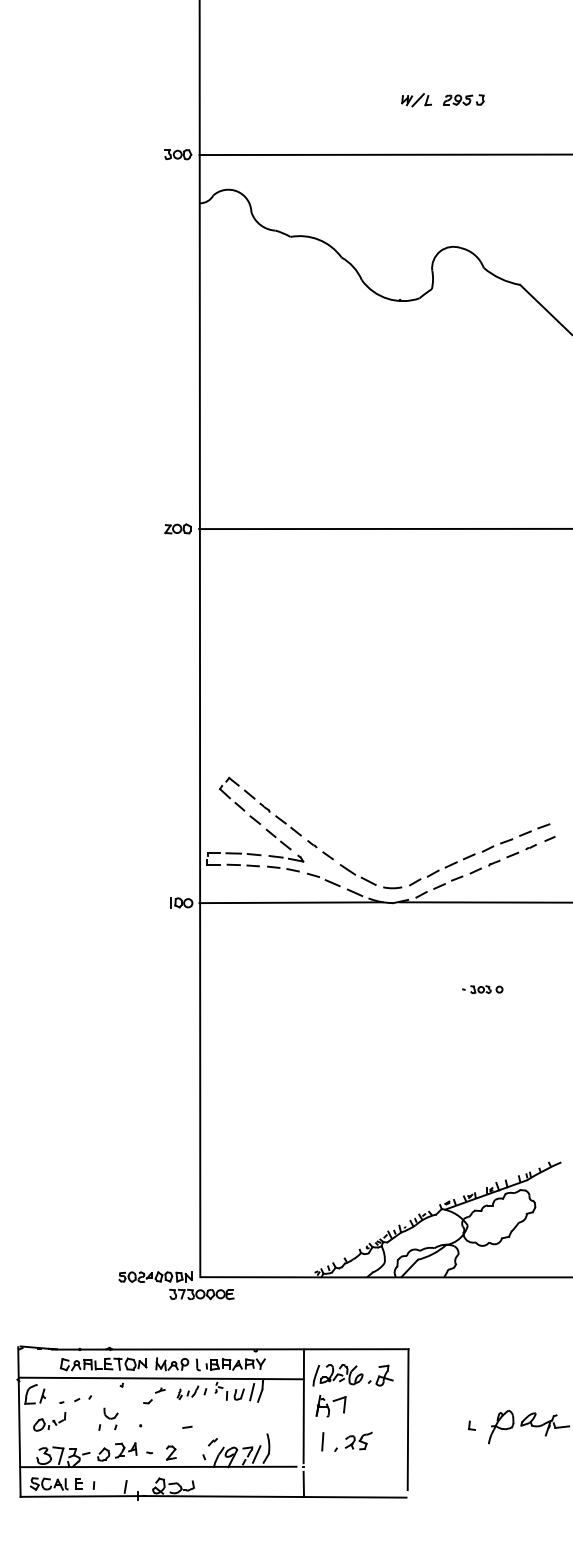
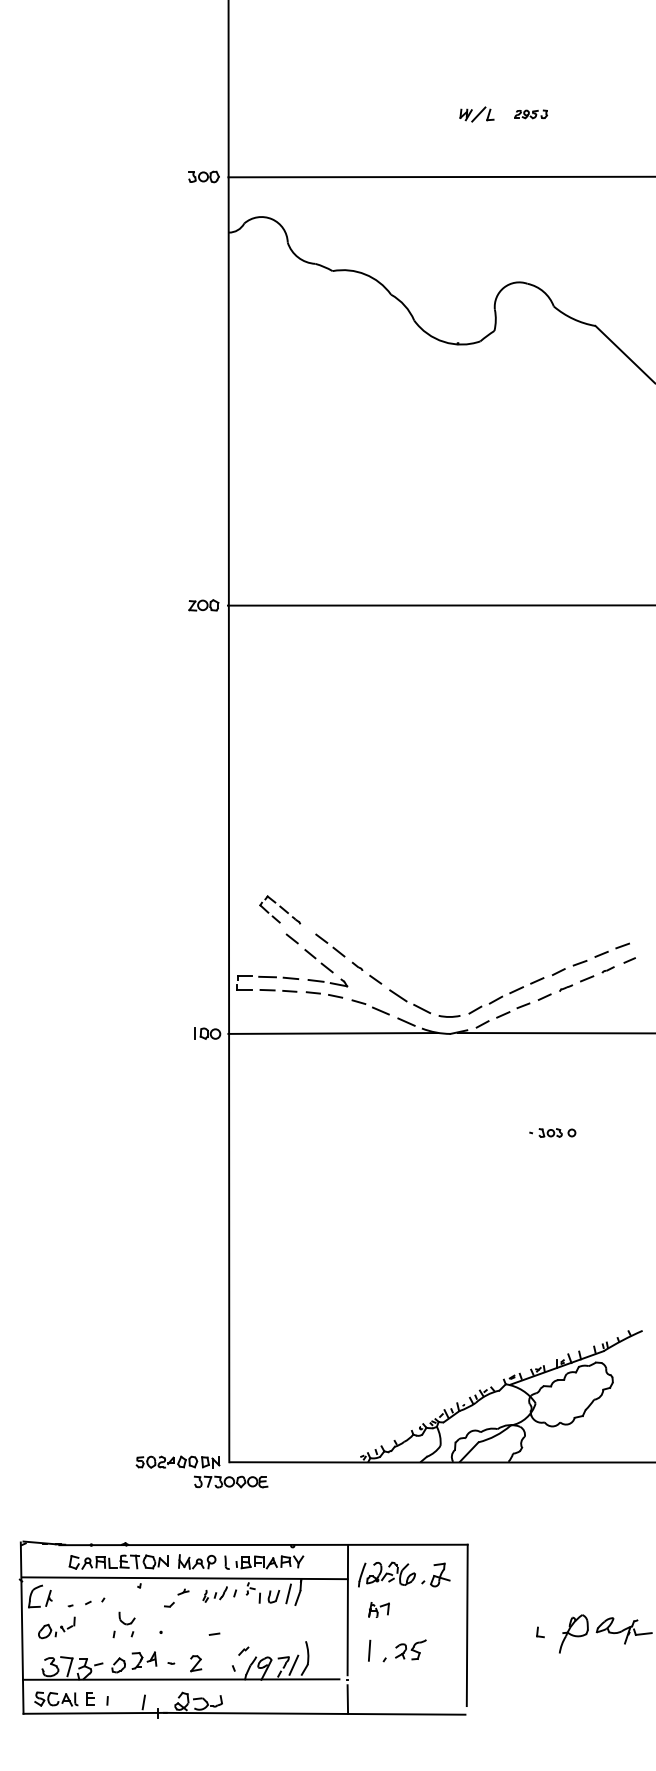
part: (463, 100) -> (530, 114), size x0.7
part: (244, 794) -> (279, 909), size x0.7
part: (330, 1405) -> (378, 1609), size x0.6

